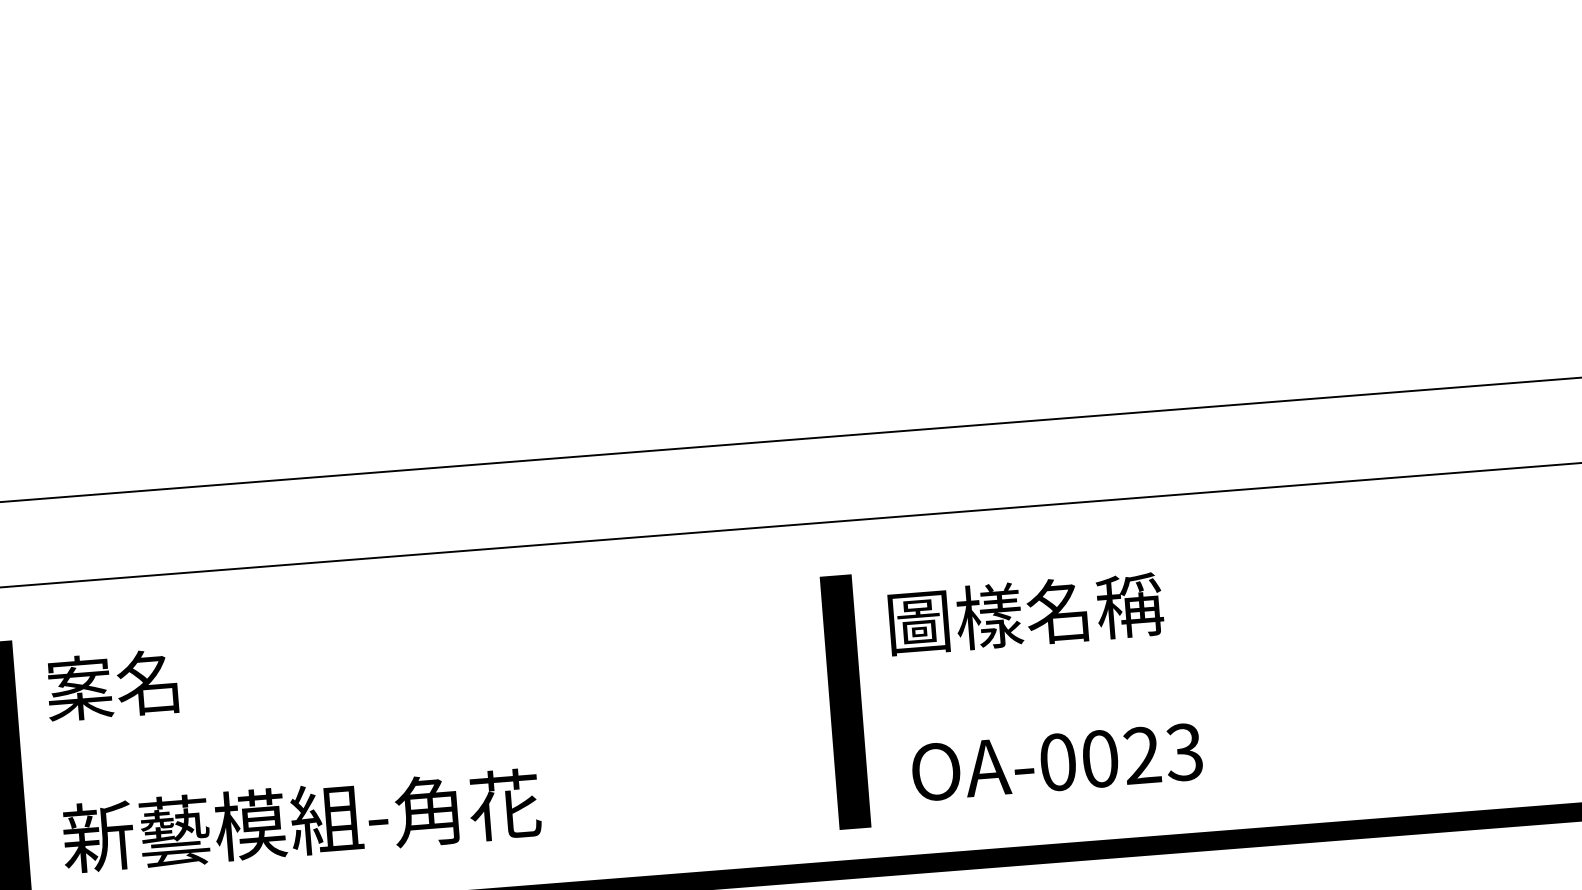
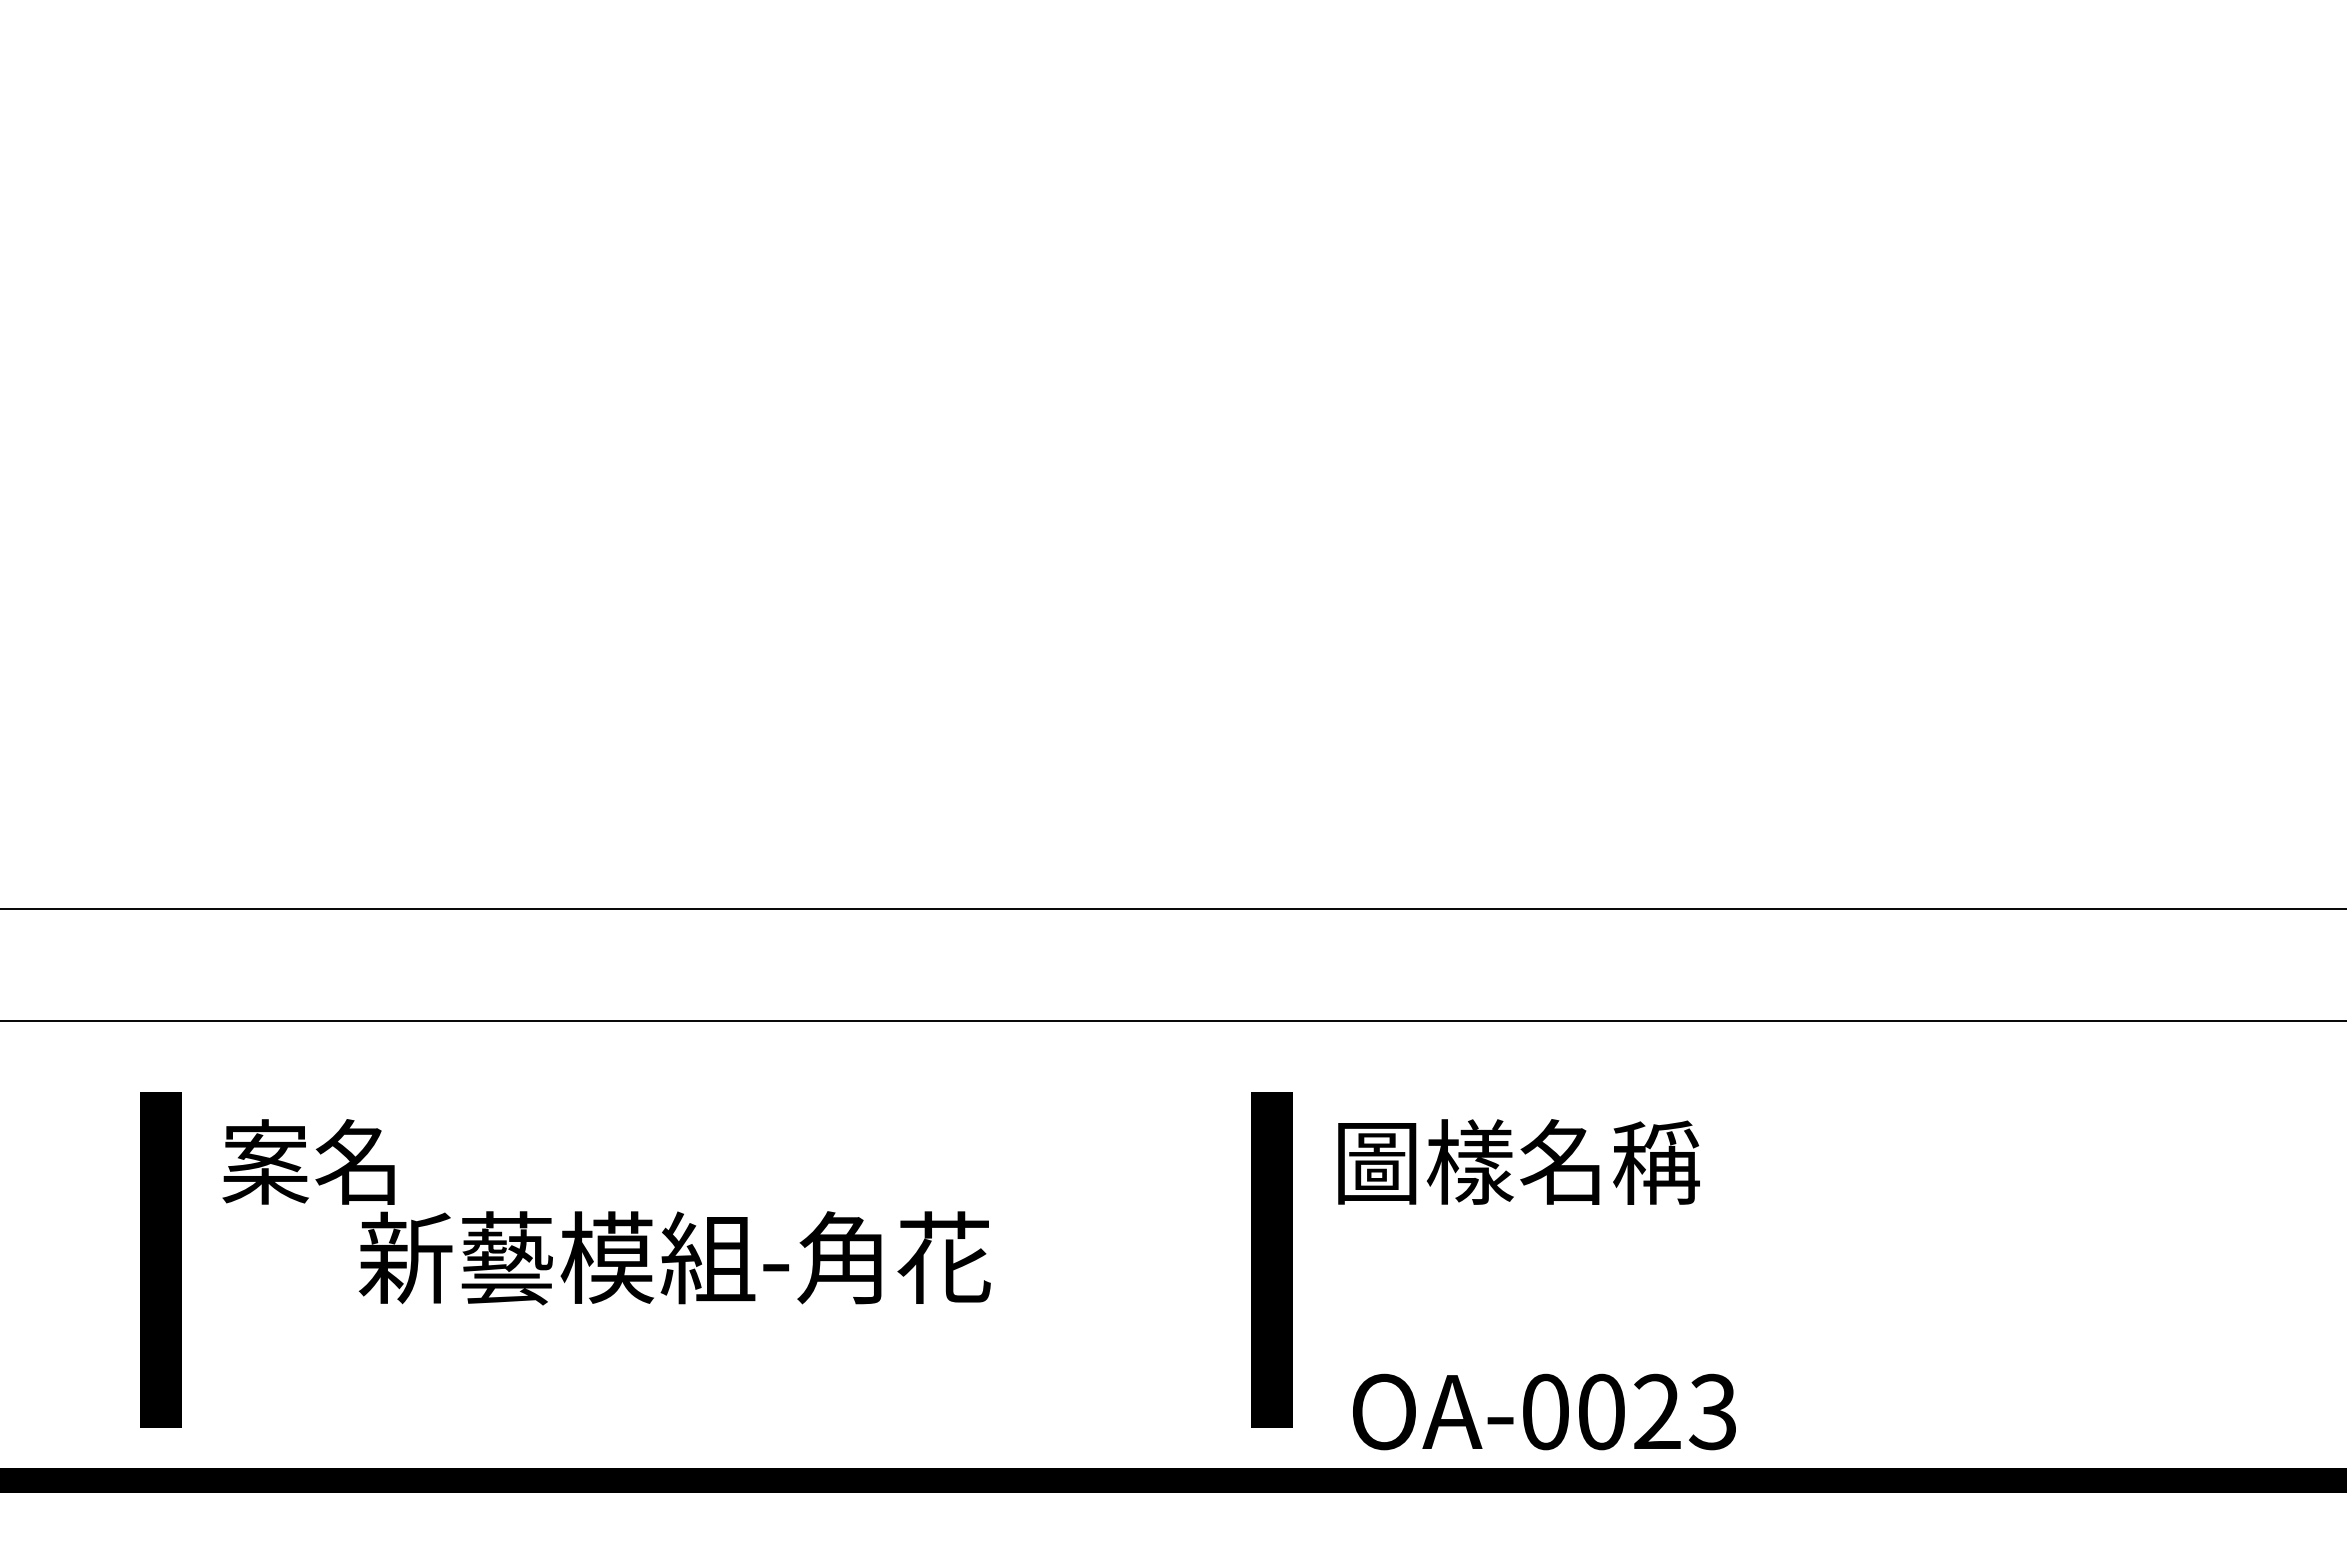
text: (1057, 761) -> (1544, 1411), moved
text: (301, 821) -> (674, 1258), moved

